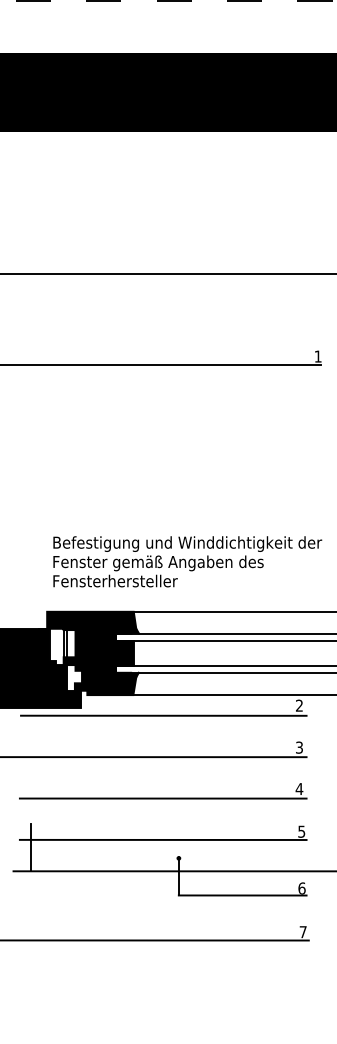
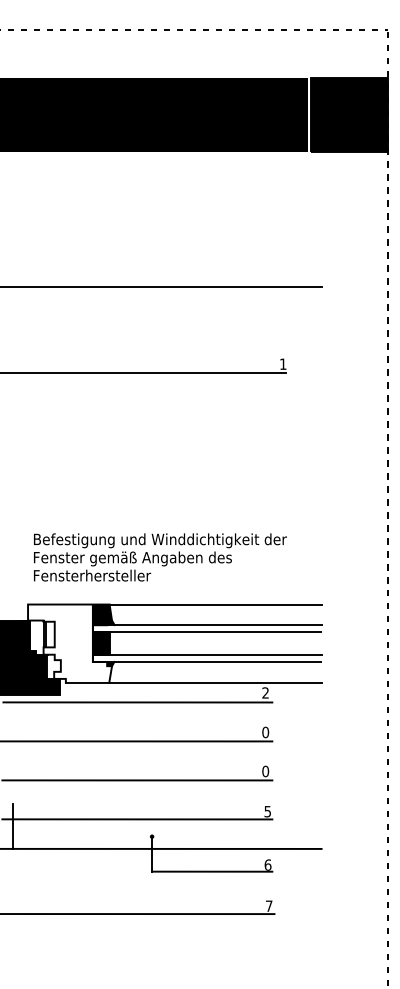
fill: (92, 653) -> (70, 643), removed
text: (299, 747) -> (265, 732), 3 -> 0
text: (299, 789) -> (265, 771), 4 -> 0

